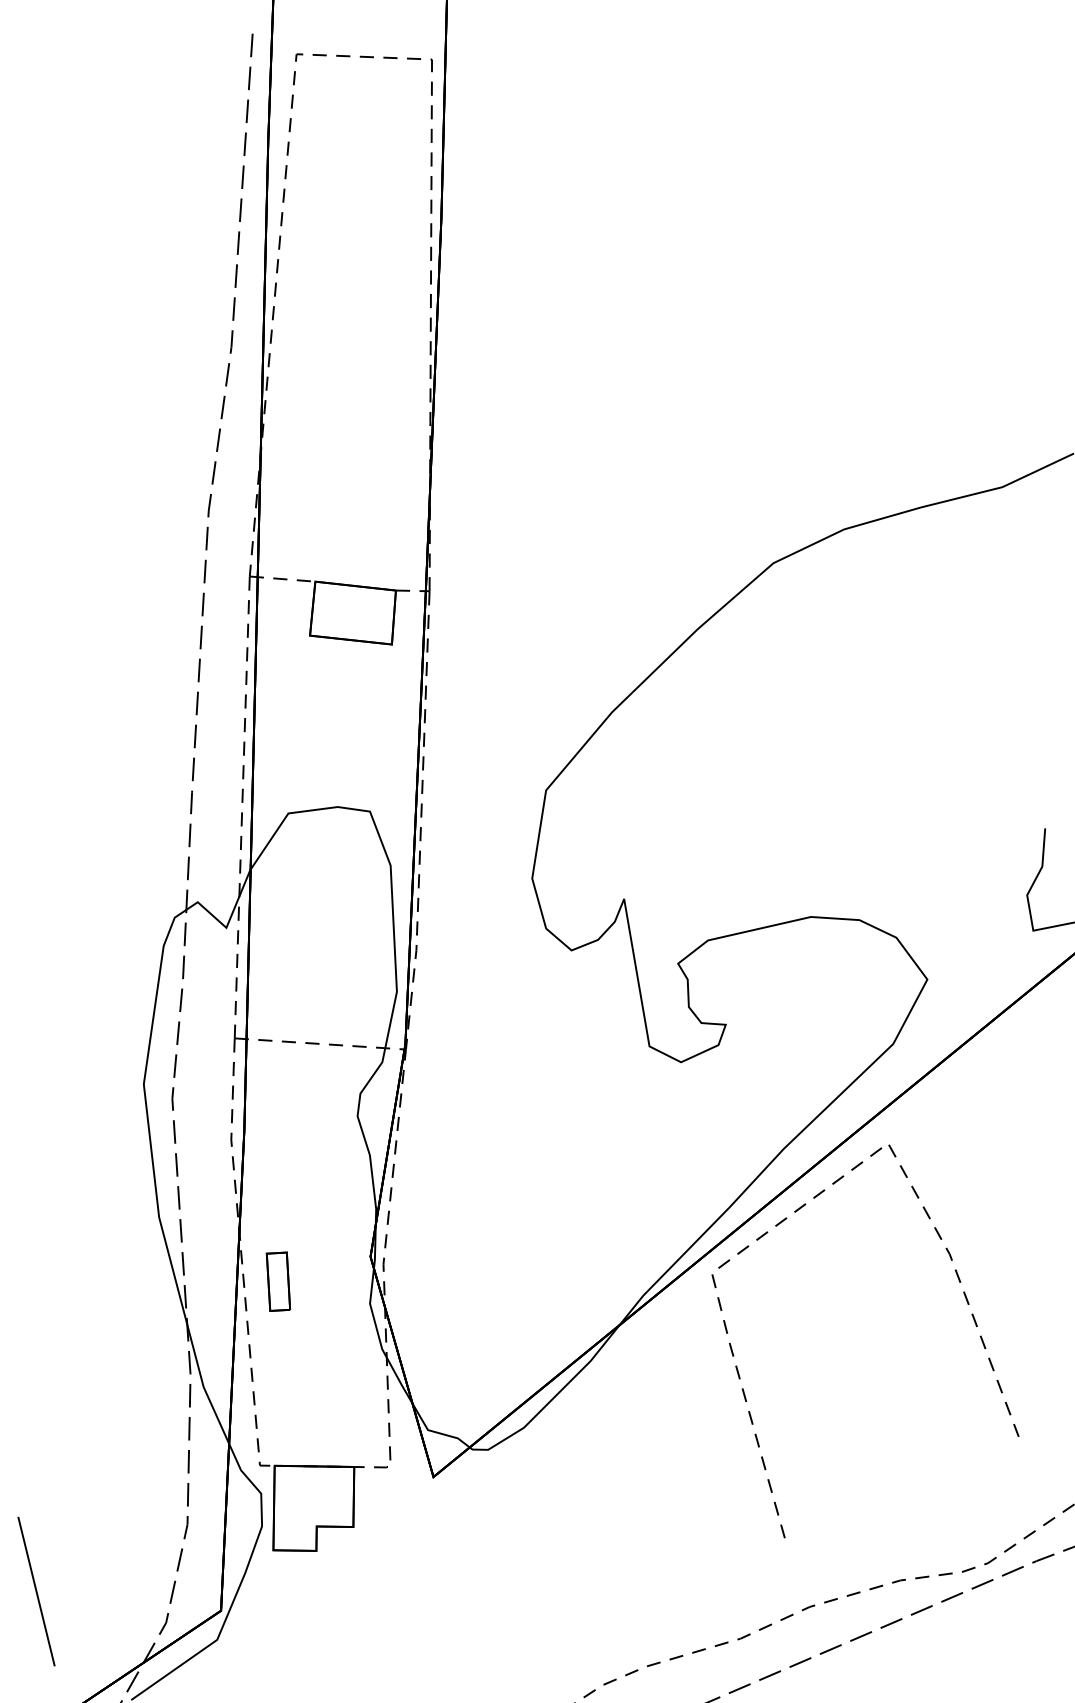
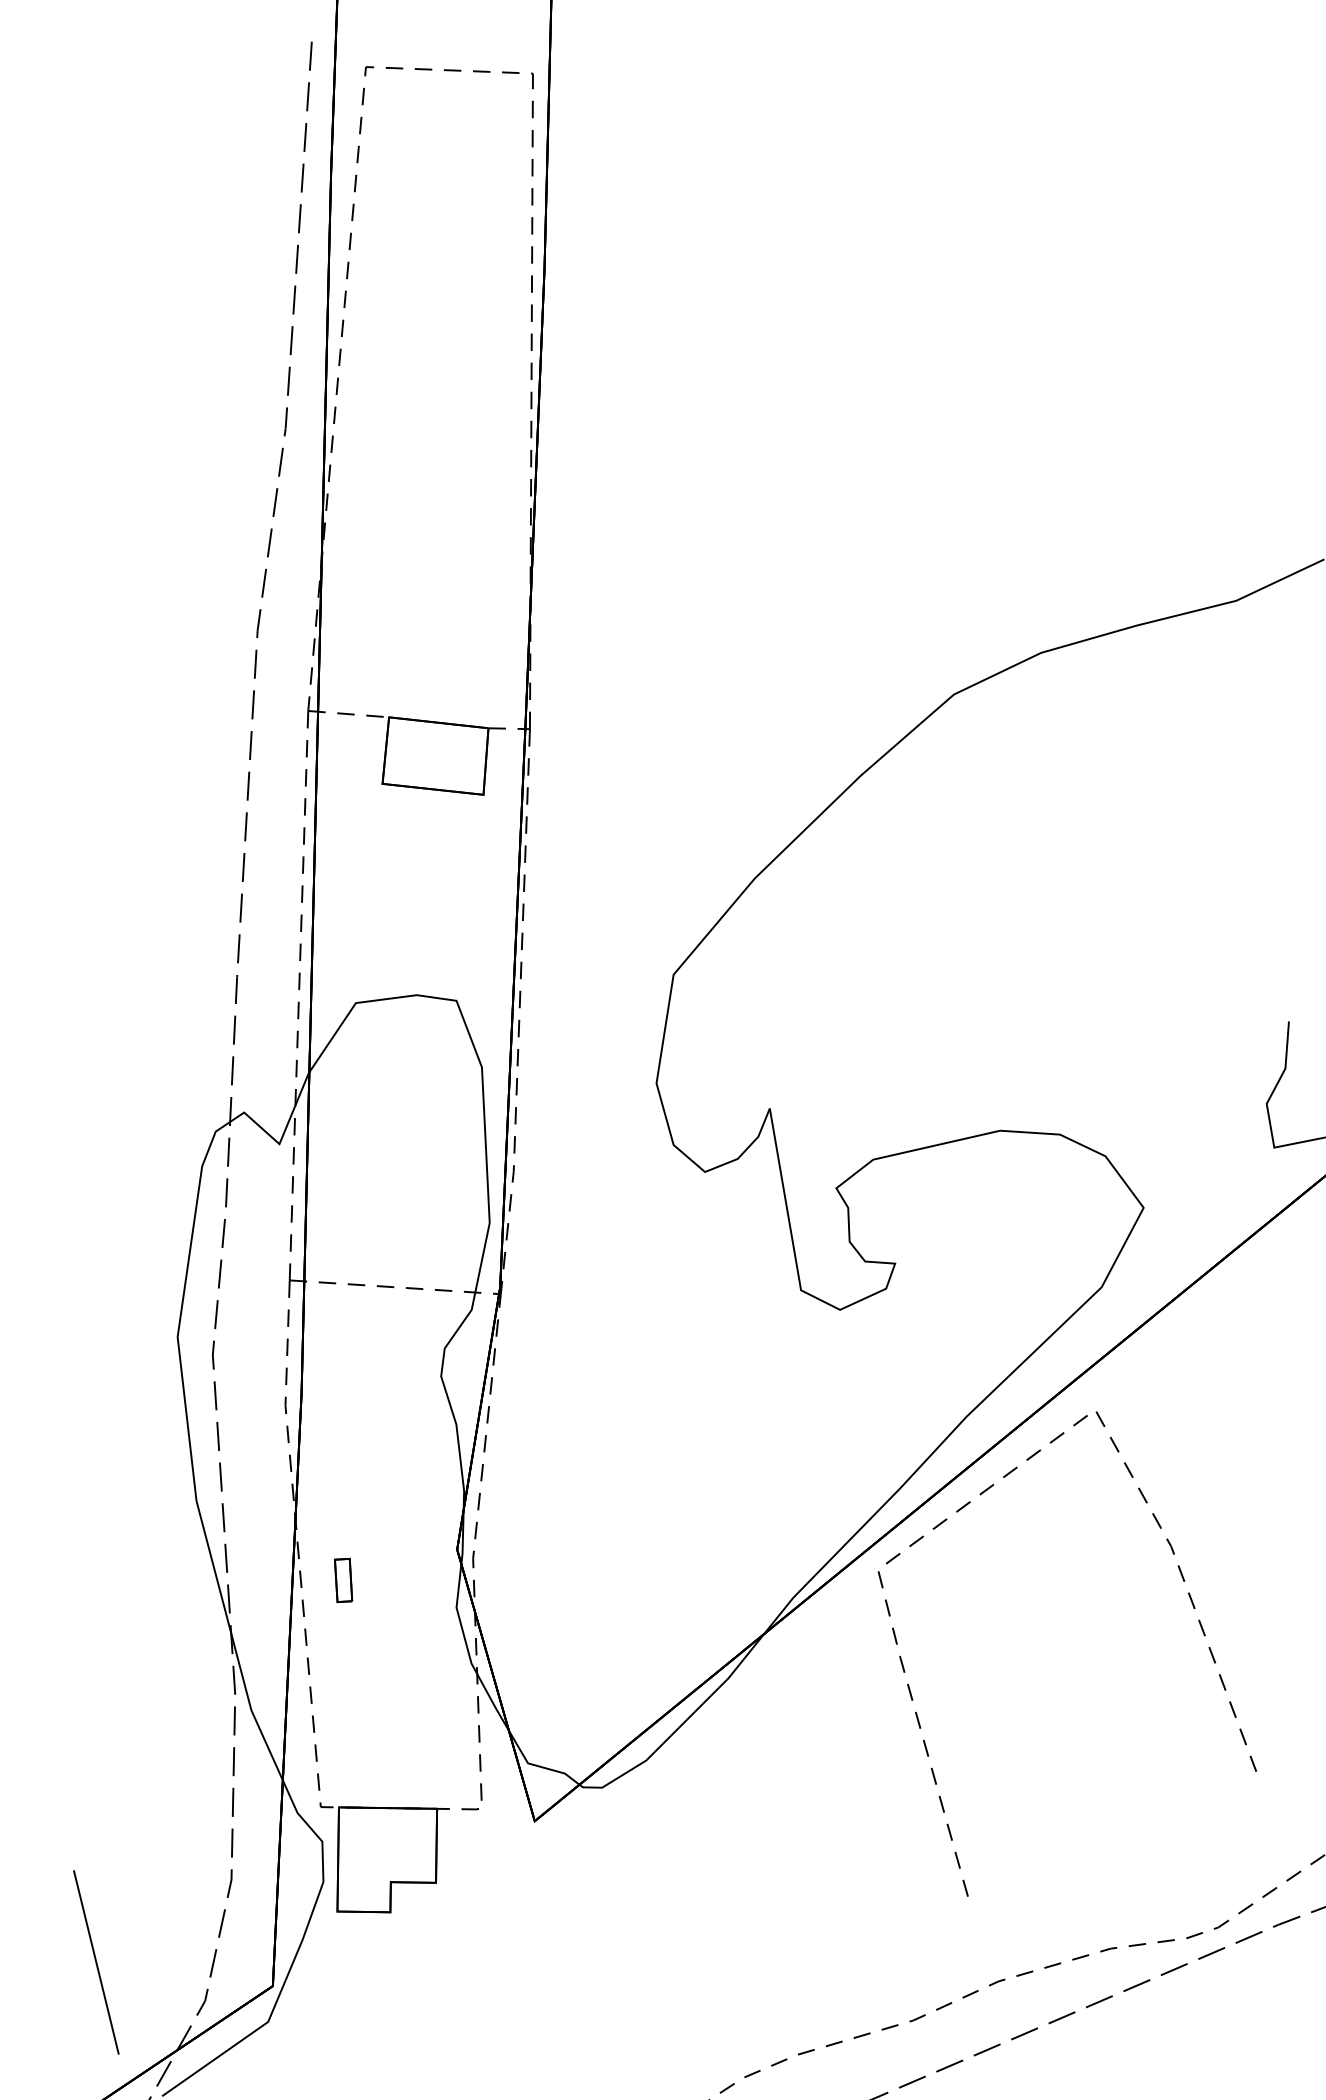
part: (278, 1281) -> (343, 1580), size x0.6
line: (36, 1591) -> (96, 1962), moved

